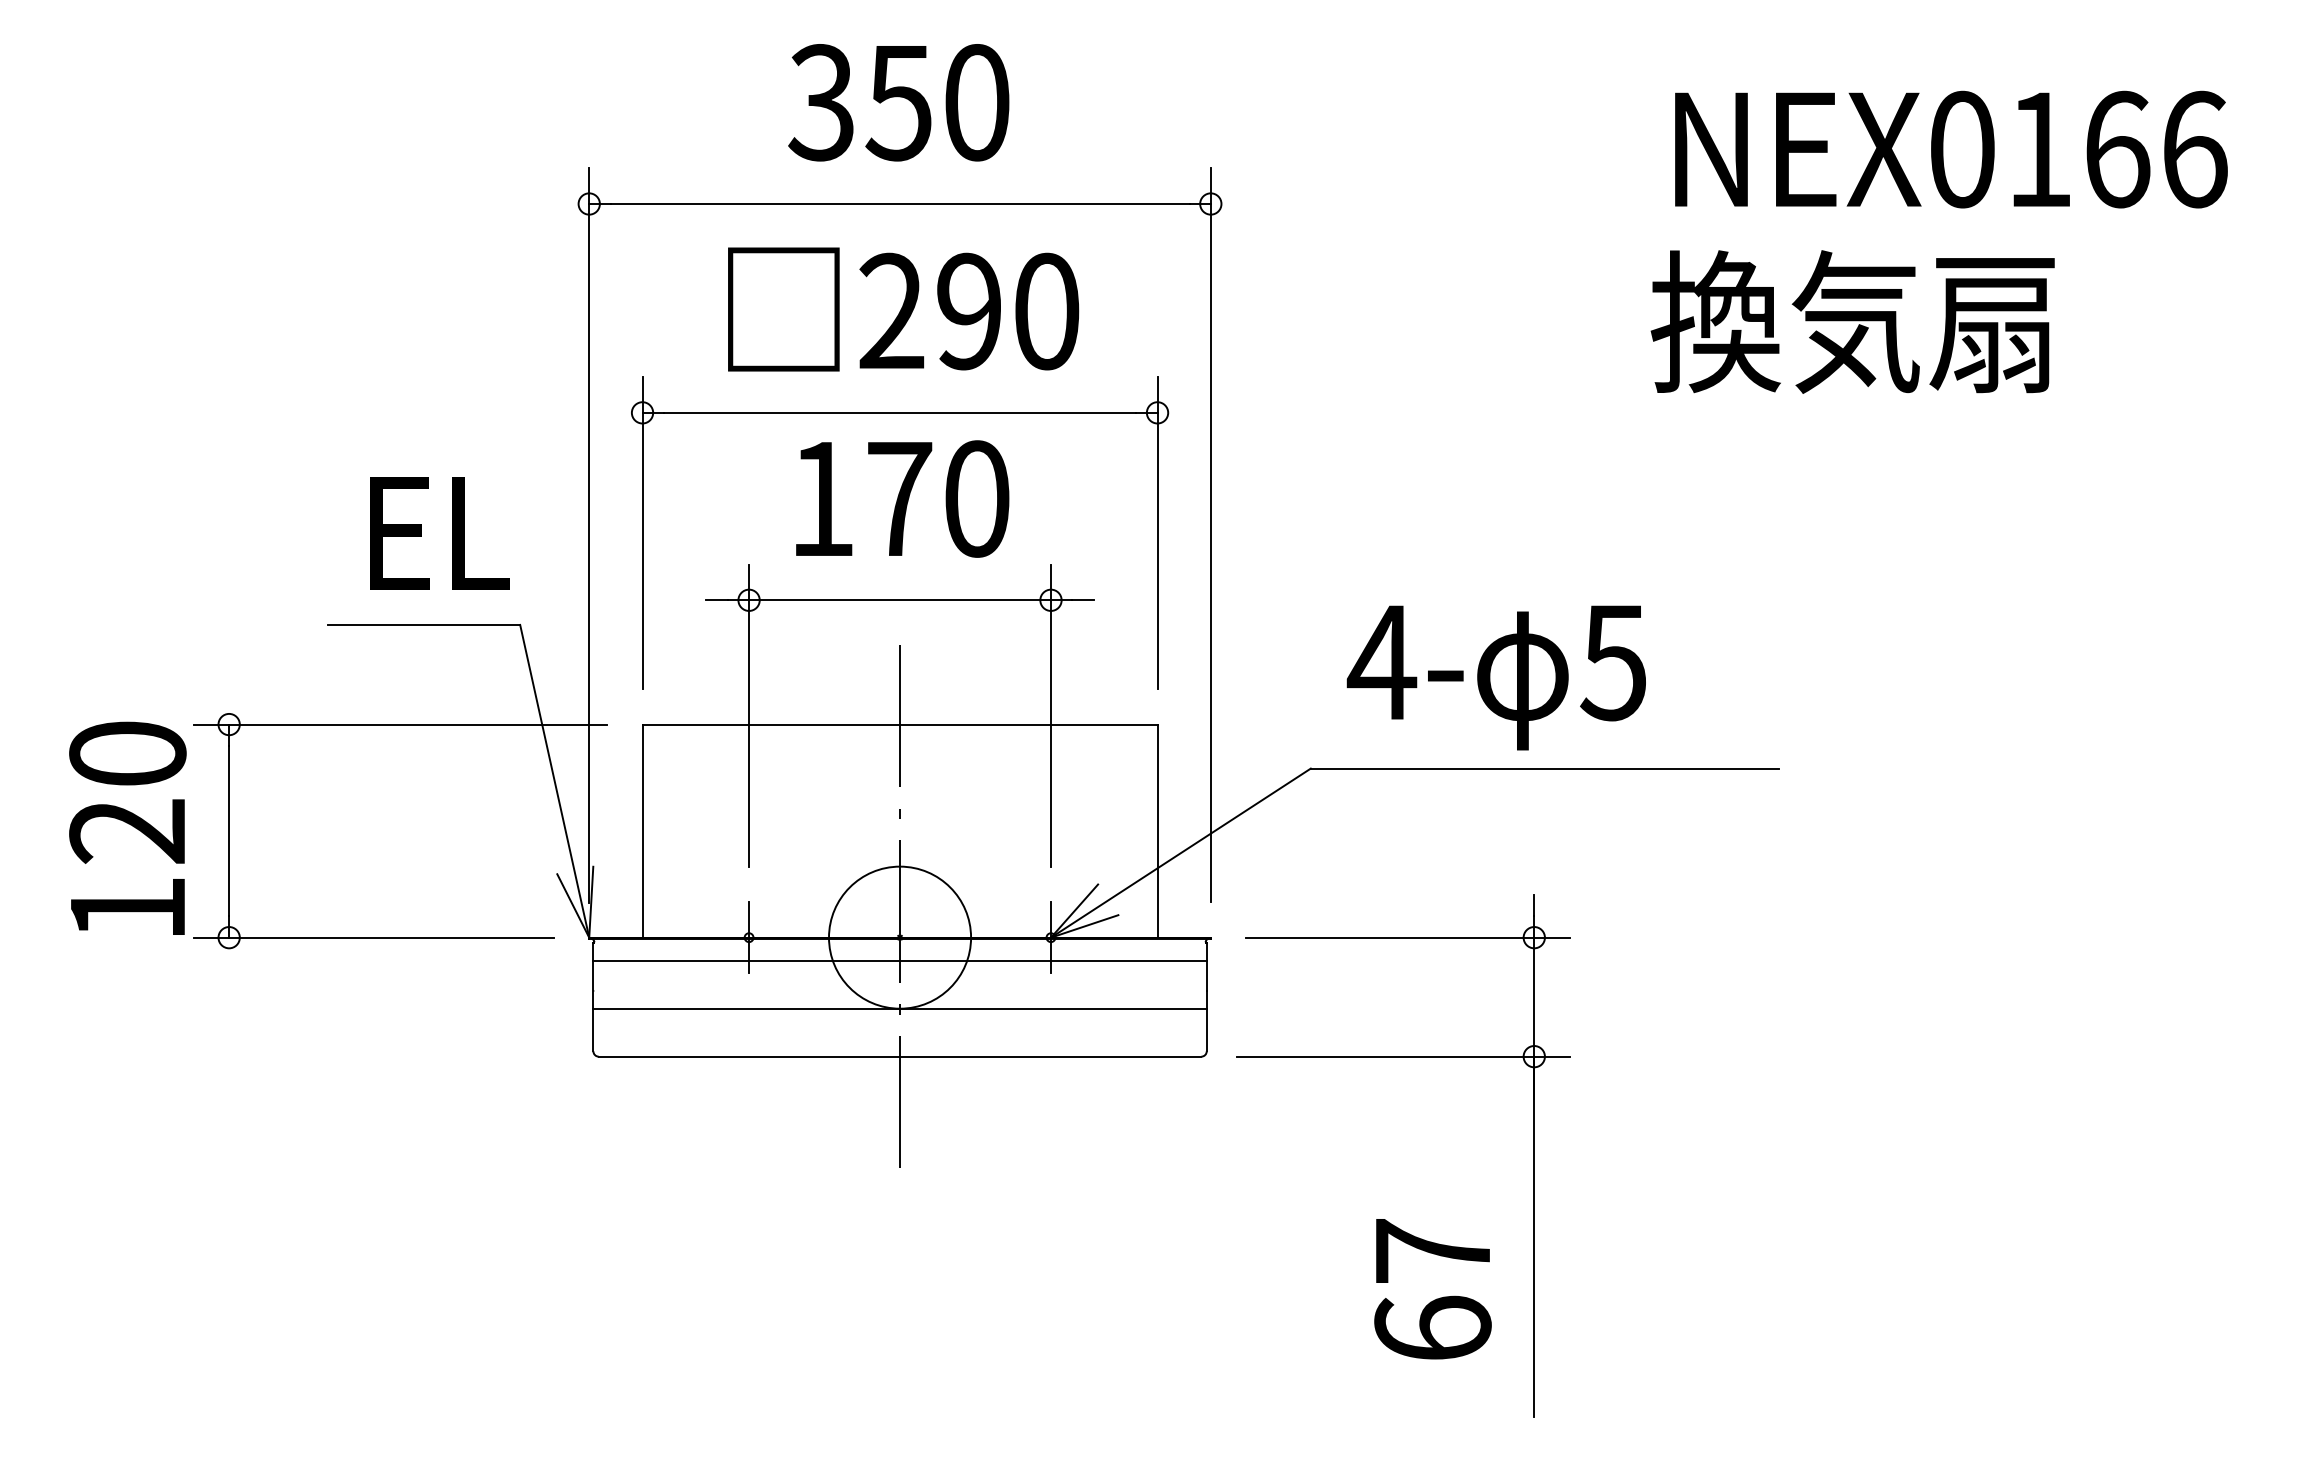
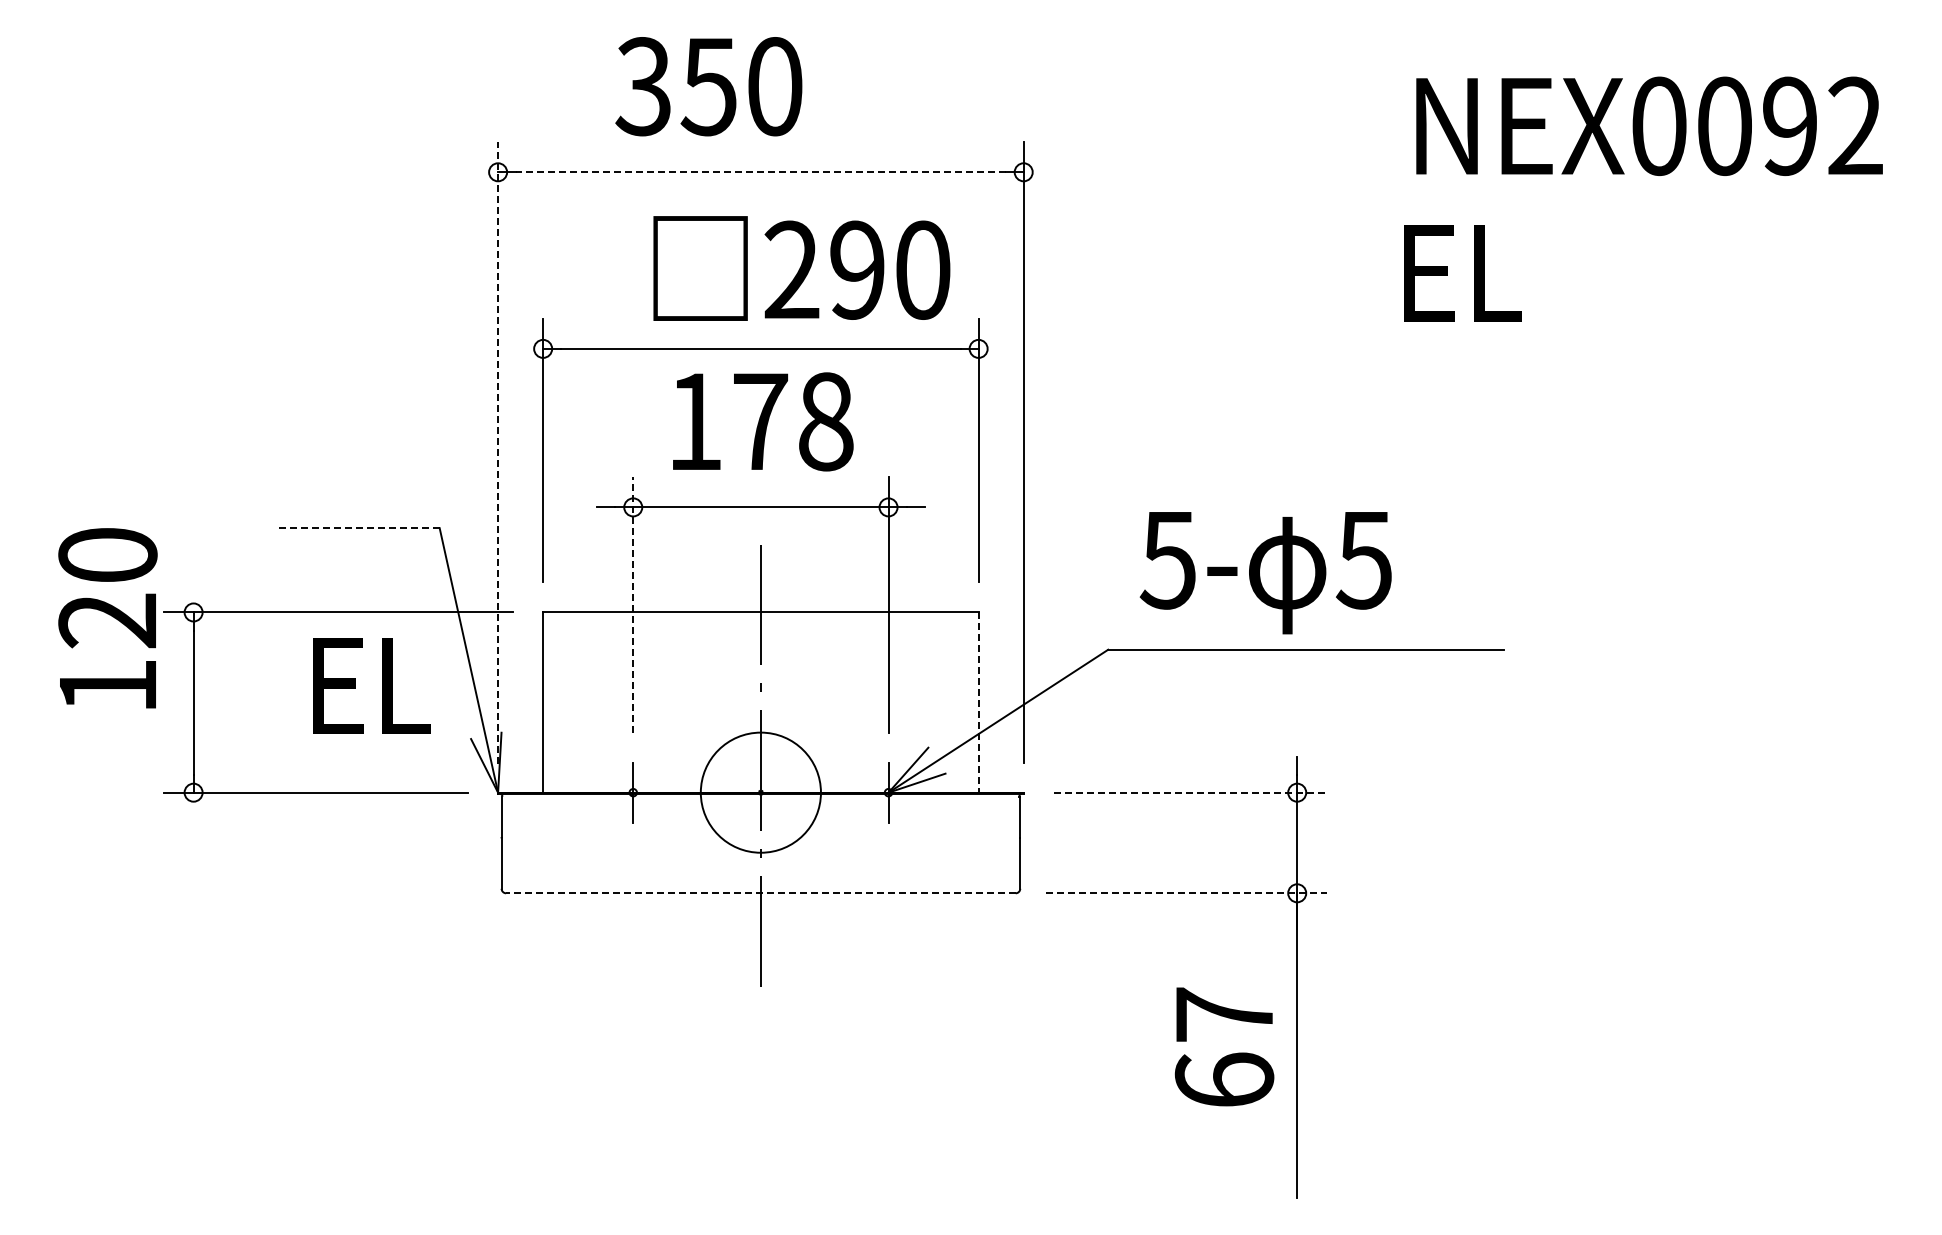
text: (898, 102) -> (708, 86), moved
text: (2117, 149) -> (1790, 126), NEX0166 -> NEX0092
line: (899, 204) -> (760, 172), solid -> dashed
text: (903, 309) -> (801, 268), moved
text: (1852, 321) -> (1566, 271), 換気扇 -> EL
text: (977, 498) -> (826, 421), 170 -> 178
text: (439, 533) -> (371, 685), moved
line: (589, 535) -> (498, 452), solid -> dashed
line: (424, 625) -> (358, 528), solid -> dashed
text: (1382, 663) -> (1168, 560), 4- -> 5-
line: (749, 716) -> (633, 605), solid -> dashed
text: (127, 828) -> (107, 618), moved
line: (1157, 832) -> (978, 703), solid -> dashed
line: (1408, 937) -> (1190, 792), solid -> dashed
line: (899, 961) -> (760, 812), removed
line: (899, 1008) -> (760, 852), removed
line: (899, 1056) -> (760, 893), solid -> dashed
line: (1403, 1056) -> (1186, 893), solid -> dashed
text: (1432, 1288) -> (1224, 1046), moved

